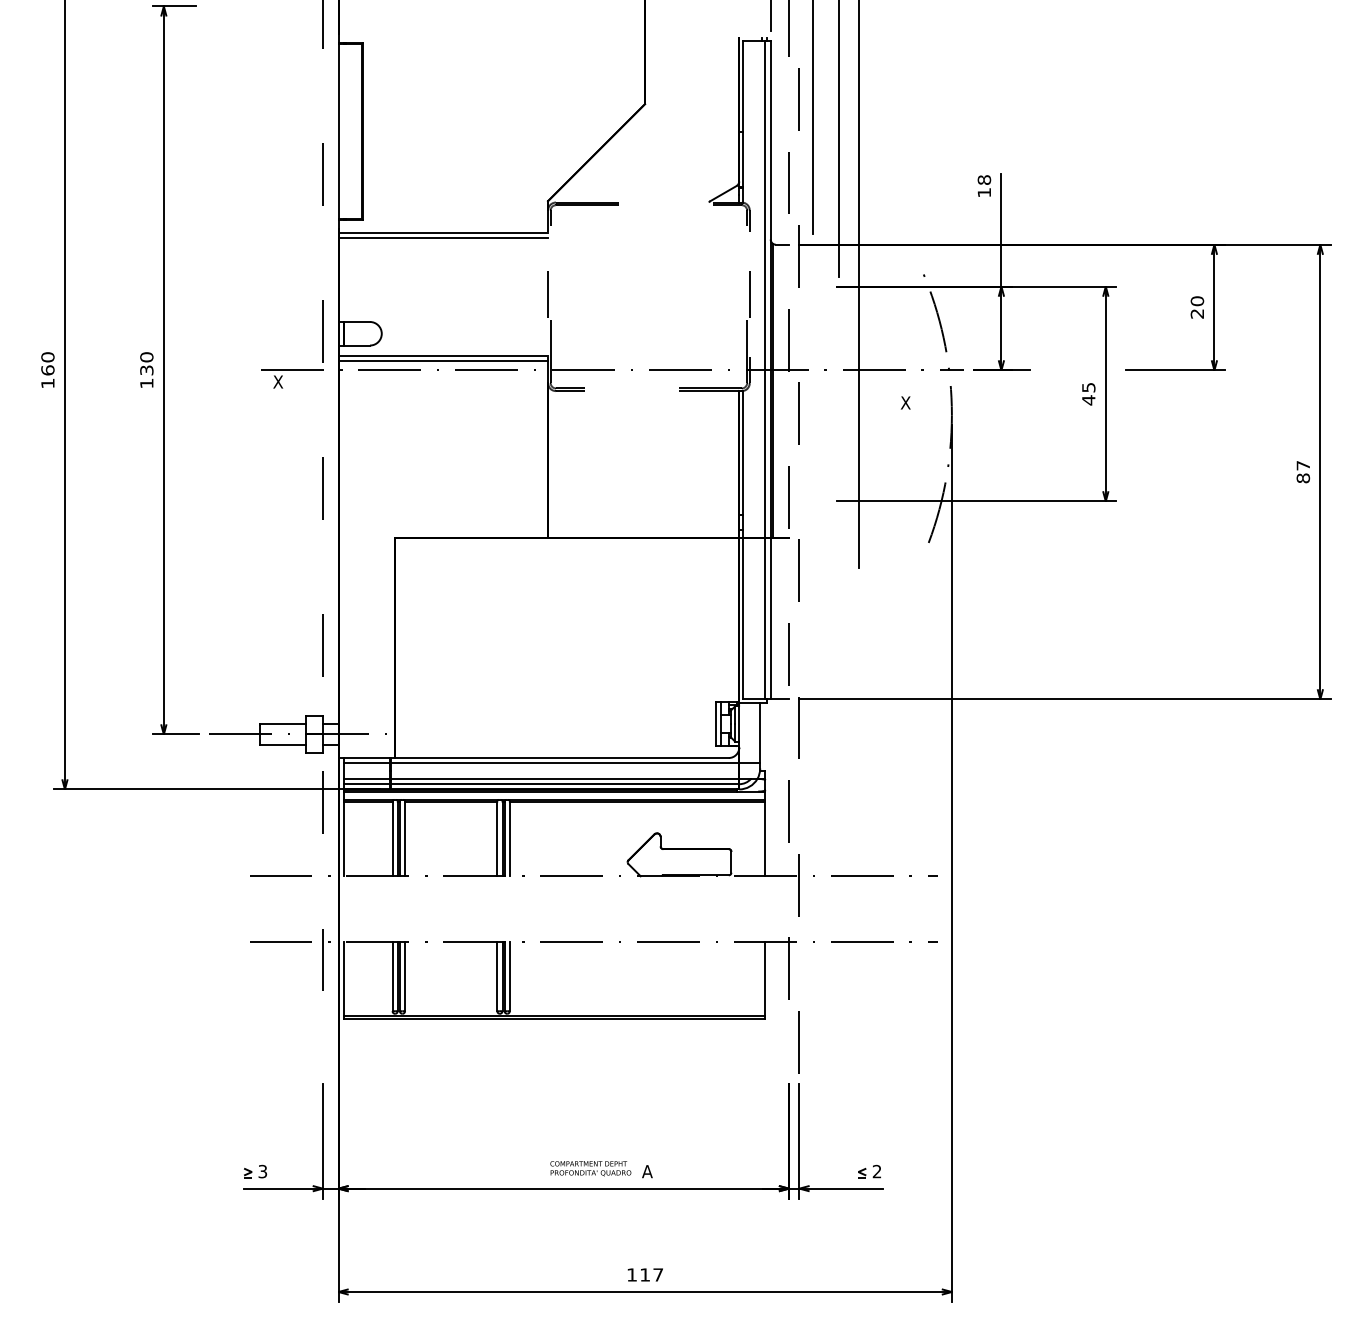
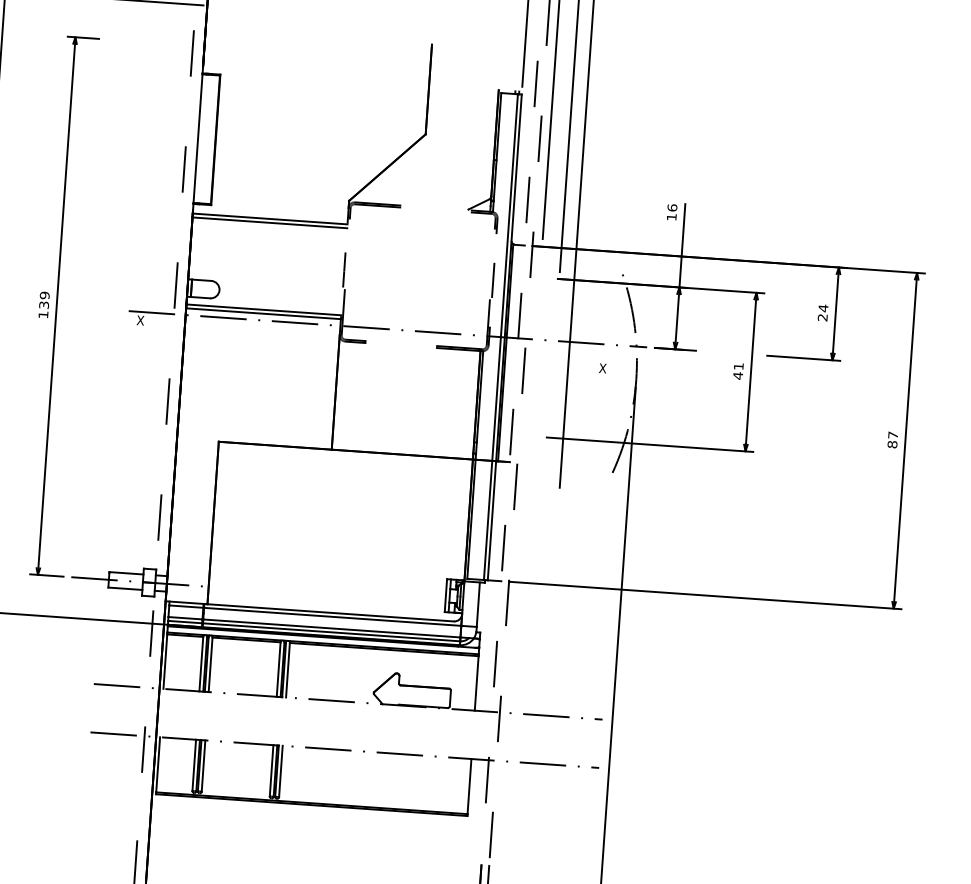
text: (983, 179) -> (671, 207), 18 -> 16
text: (1197, 301) -> (823, 308), 20 -> 24
text: (146, 357) -> (44, 295), 130 -> 139
text: (1088, 387) -> (738, 366), 45 -> 41

